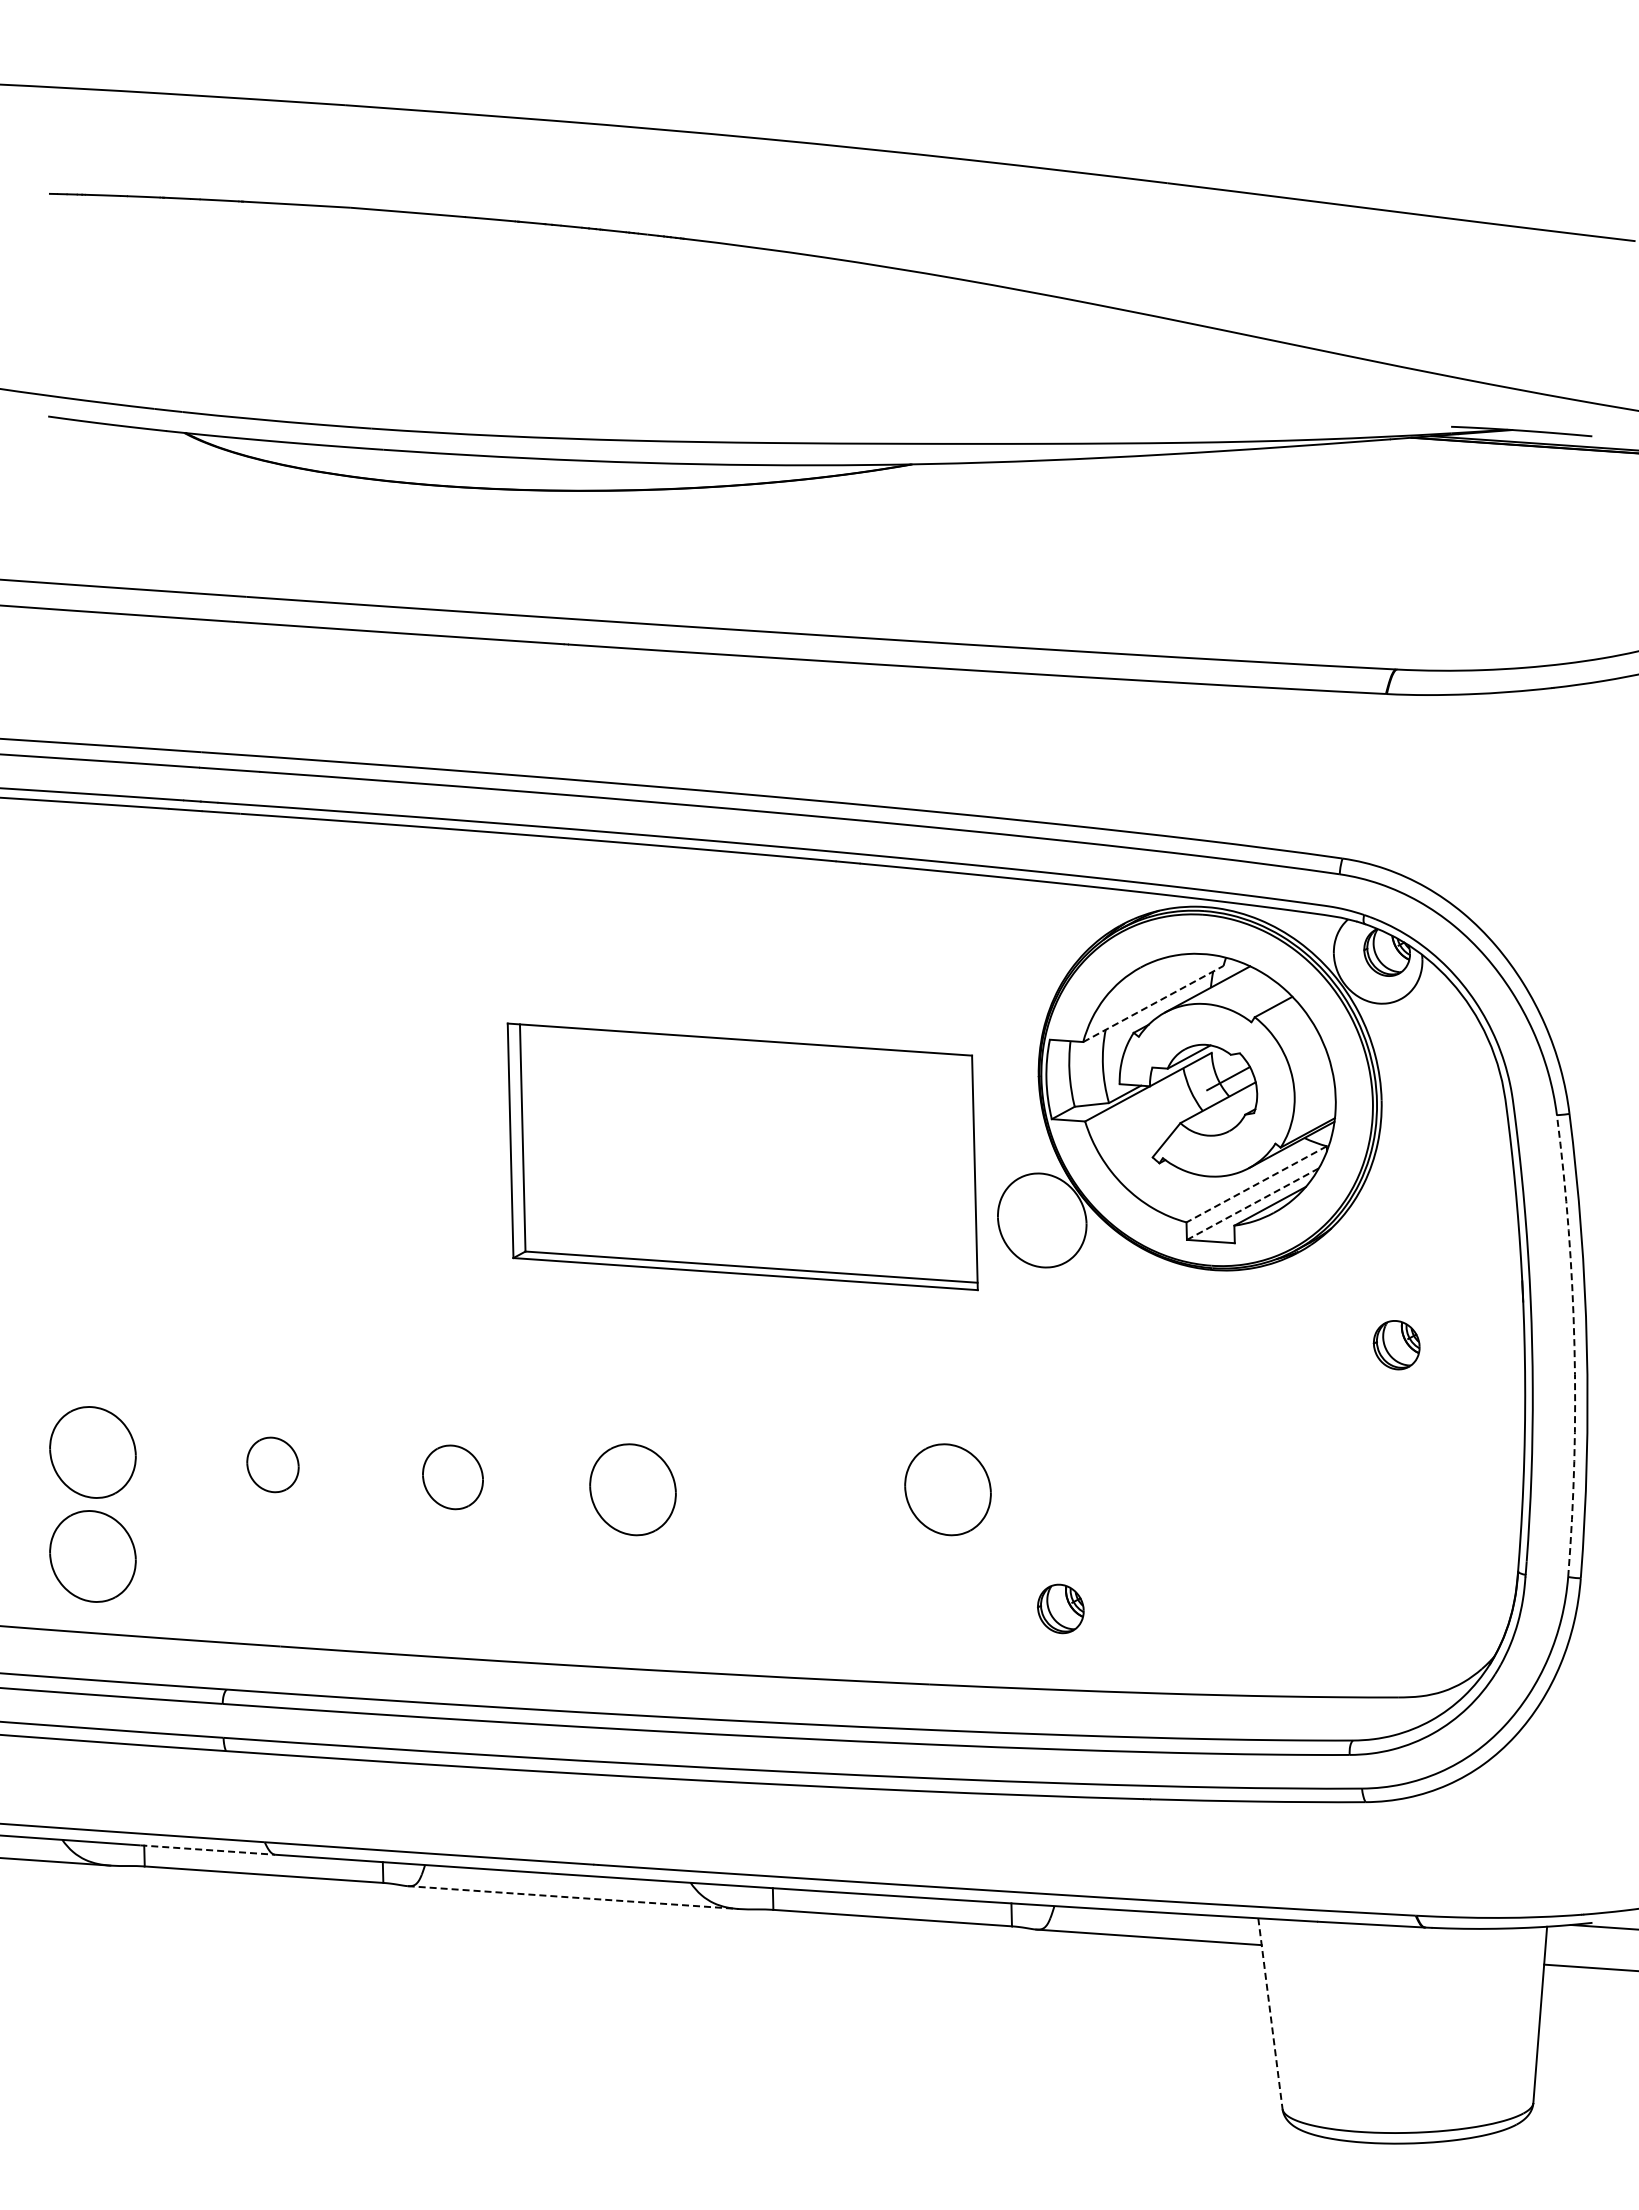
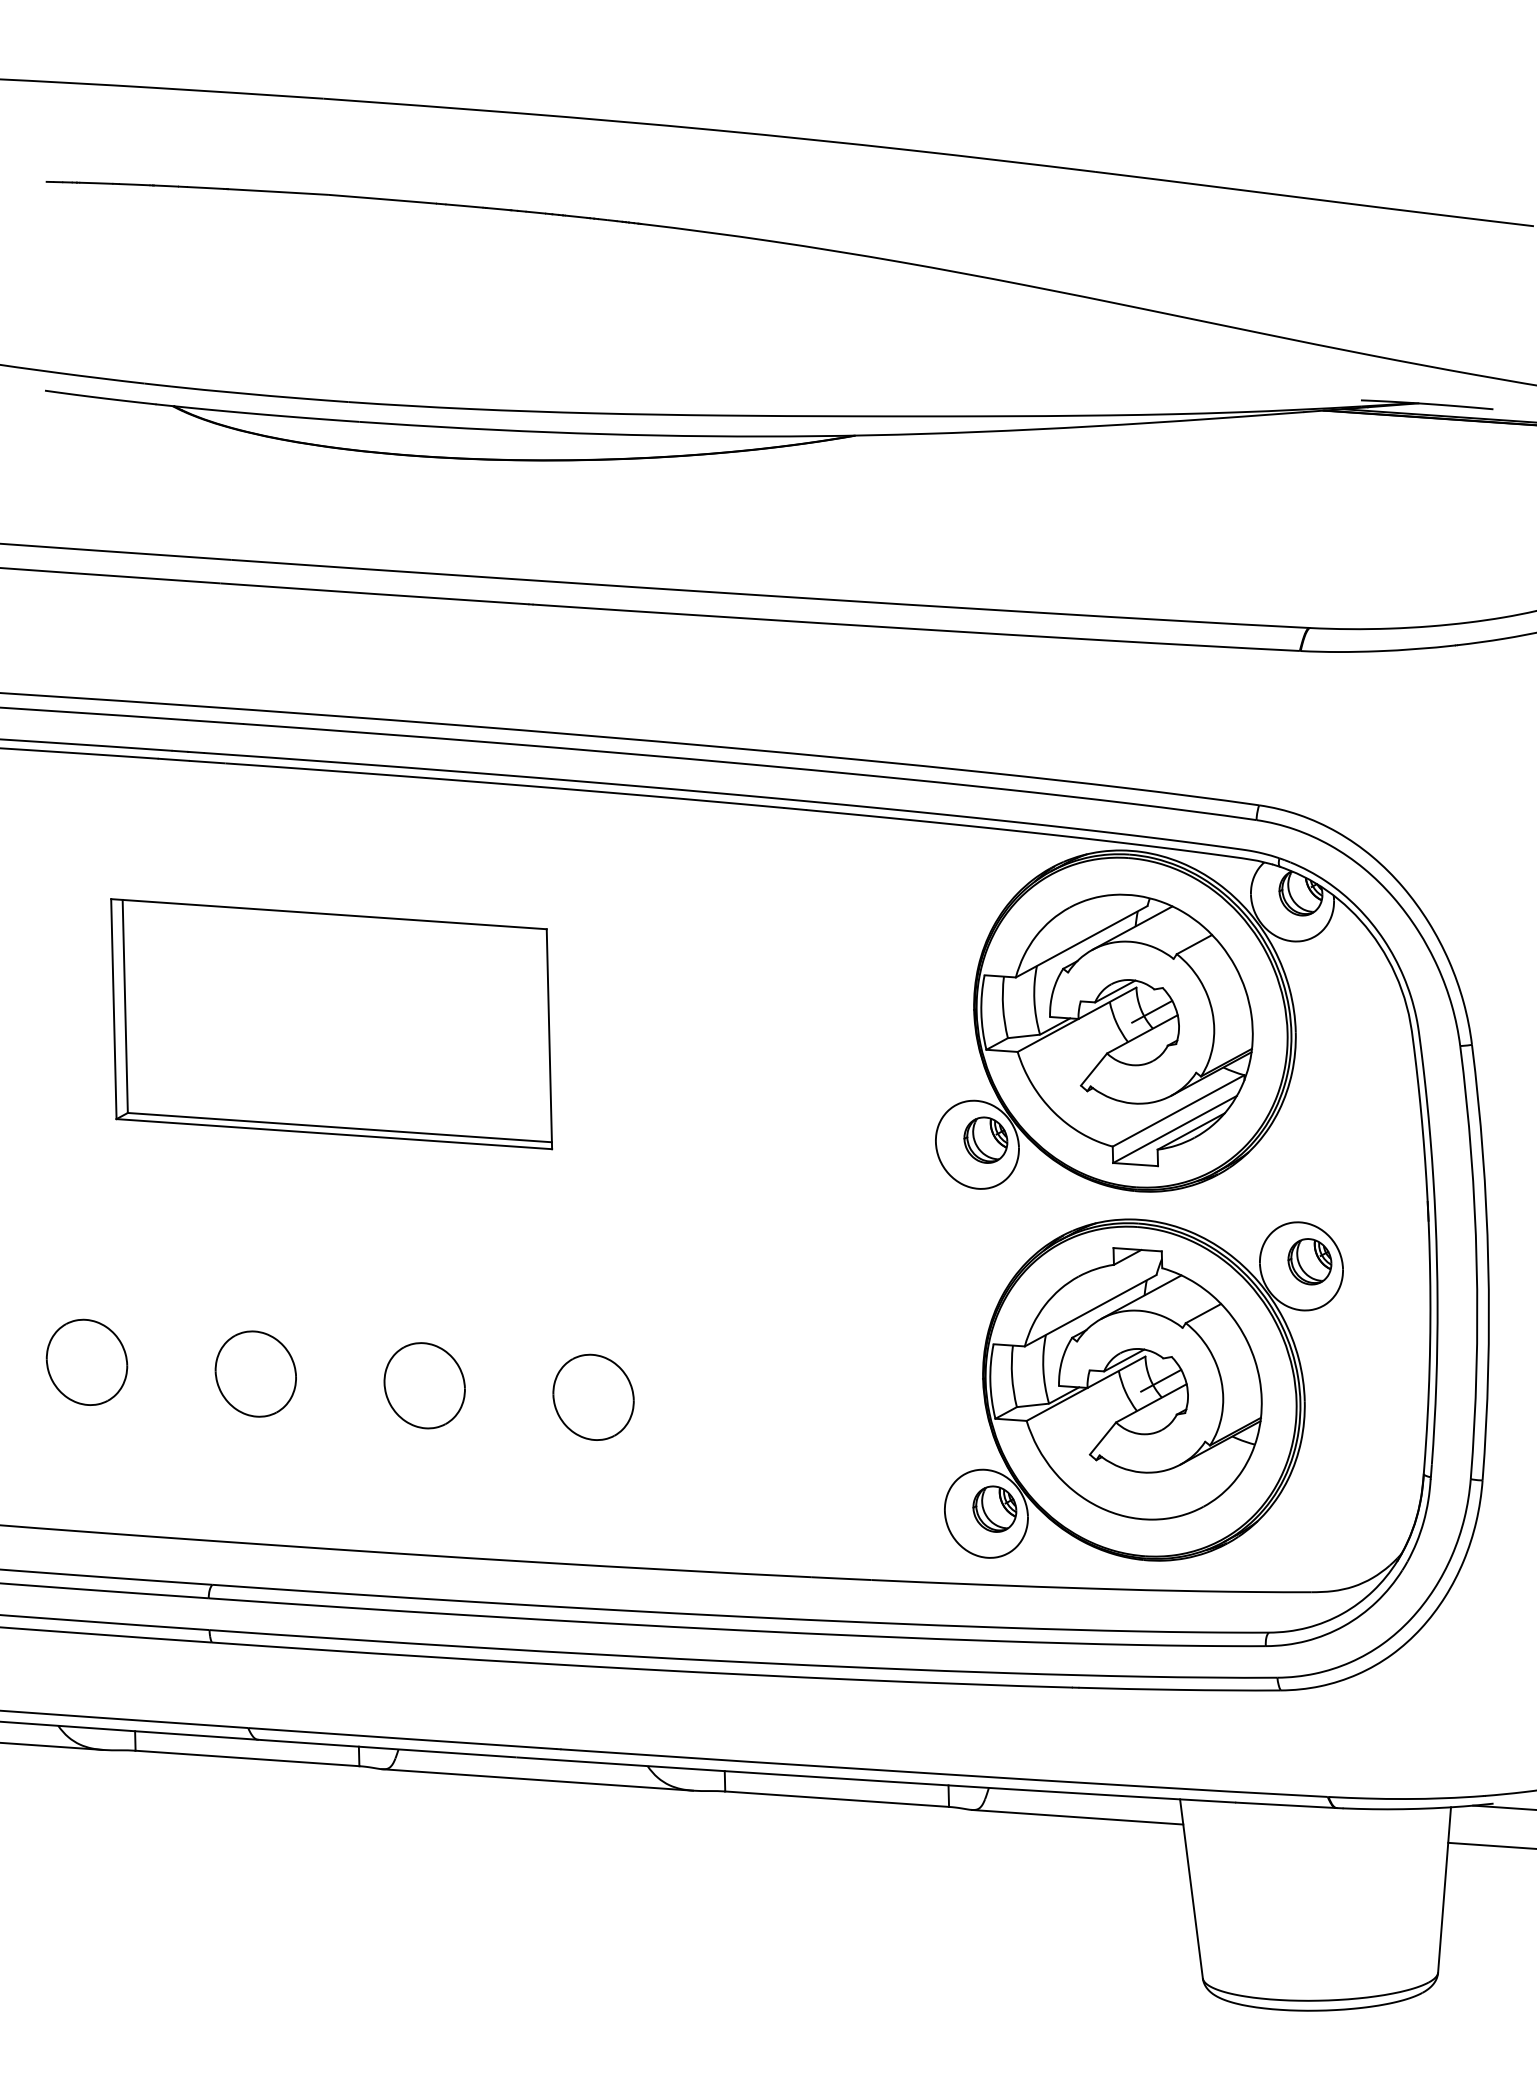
line: (1153, 1004) -> (1081, 942), dashed -> solid
part: (742, 1156) -> (331, 1023), moved
line: (1256, 1184) -> (1178, 1111), dashed -> solid
line: (1253, 1203) -> (1175, 1128), dashed -> solid
part: (1050, 1215) -> (985, 1140), added
arc: (1574, 1345) -> (1476, 1262), dashed -> solid
part: (272, 1464) -> (255, 1373), size x1.67
part: (452, 1477) -> (424, 1385), size x1.43
part: (1219, 1481) -> (1143, 1389), added
part: (947, 1489) -> (888, 1397), removed
part: (92, 1556) -> (86, 1460), removed
line: (207, 1850) -> (194, 1735), dashed -> solid
line: (573, 1897) -> (537, 1779), dashed -> solid
line: (1270, 2014) -> (1191, 1889), dashed -> solid

